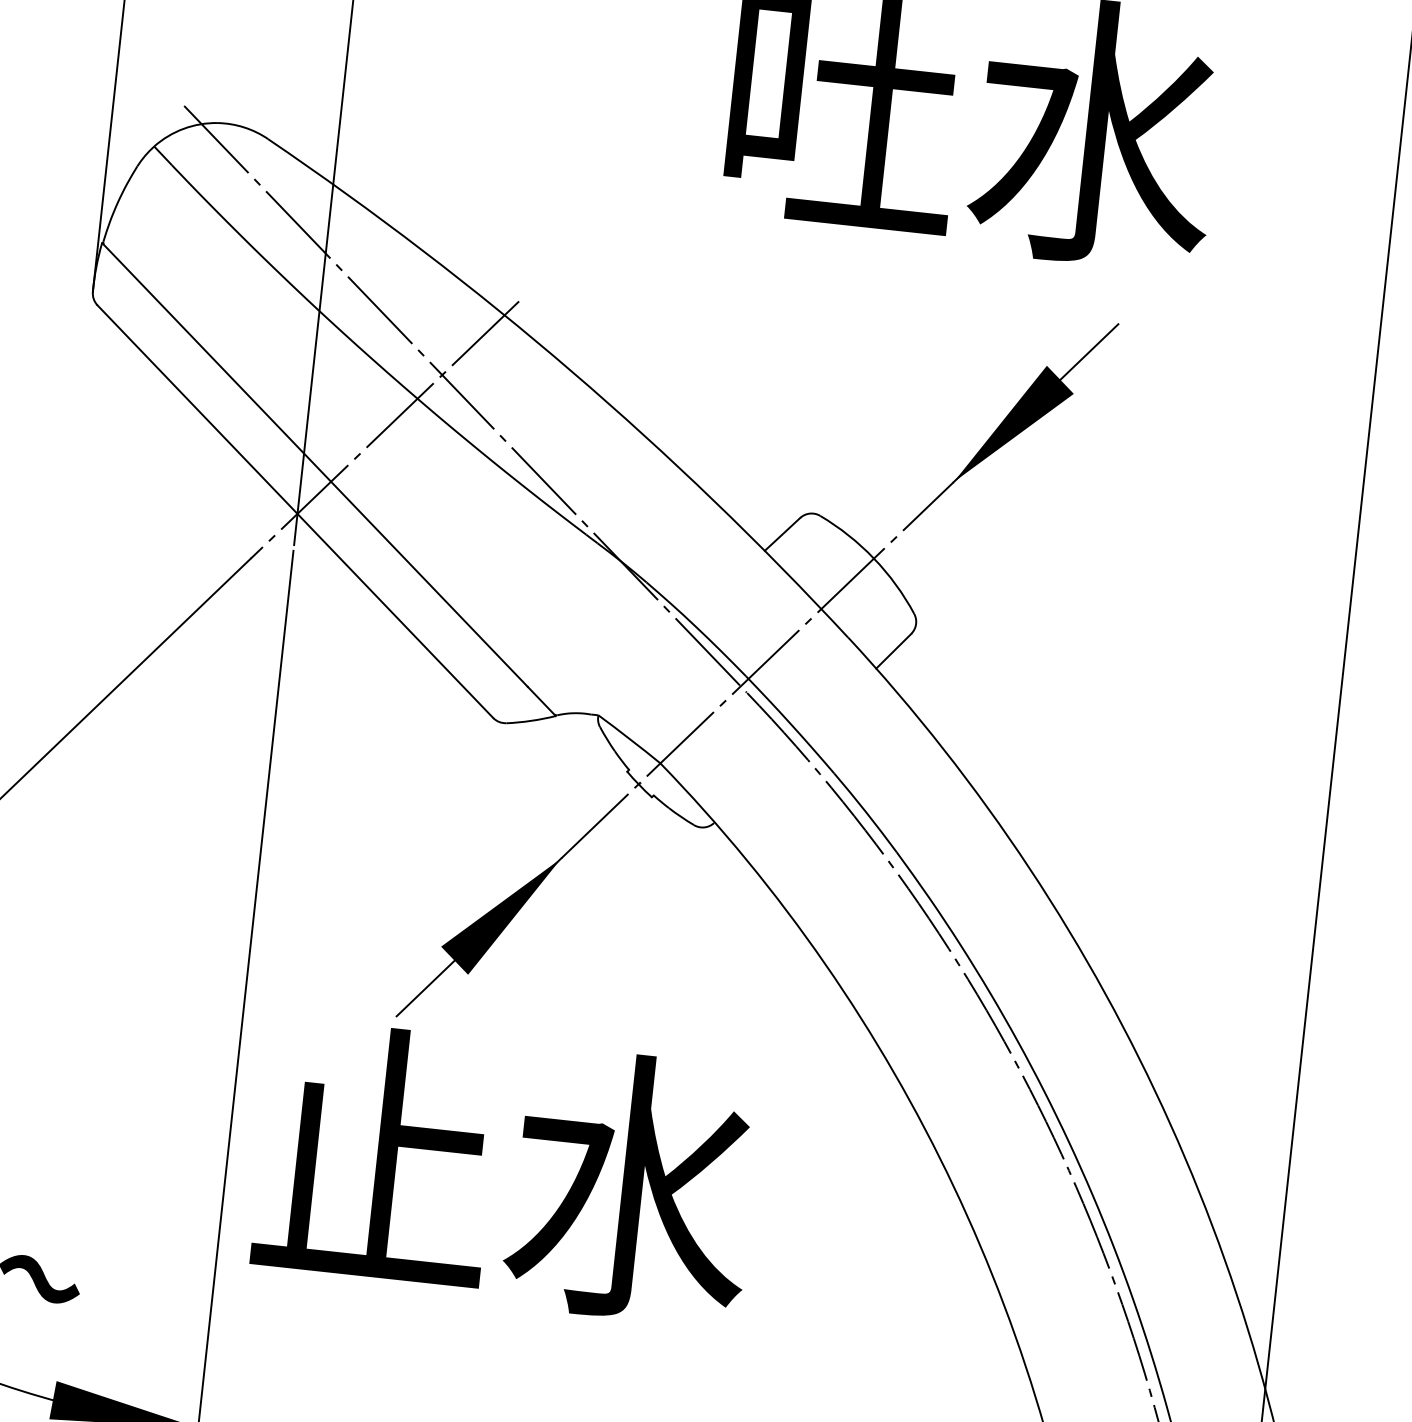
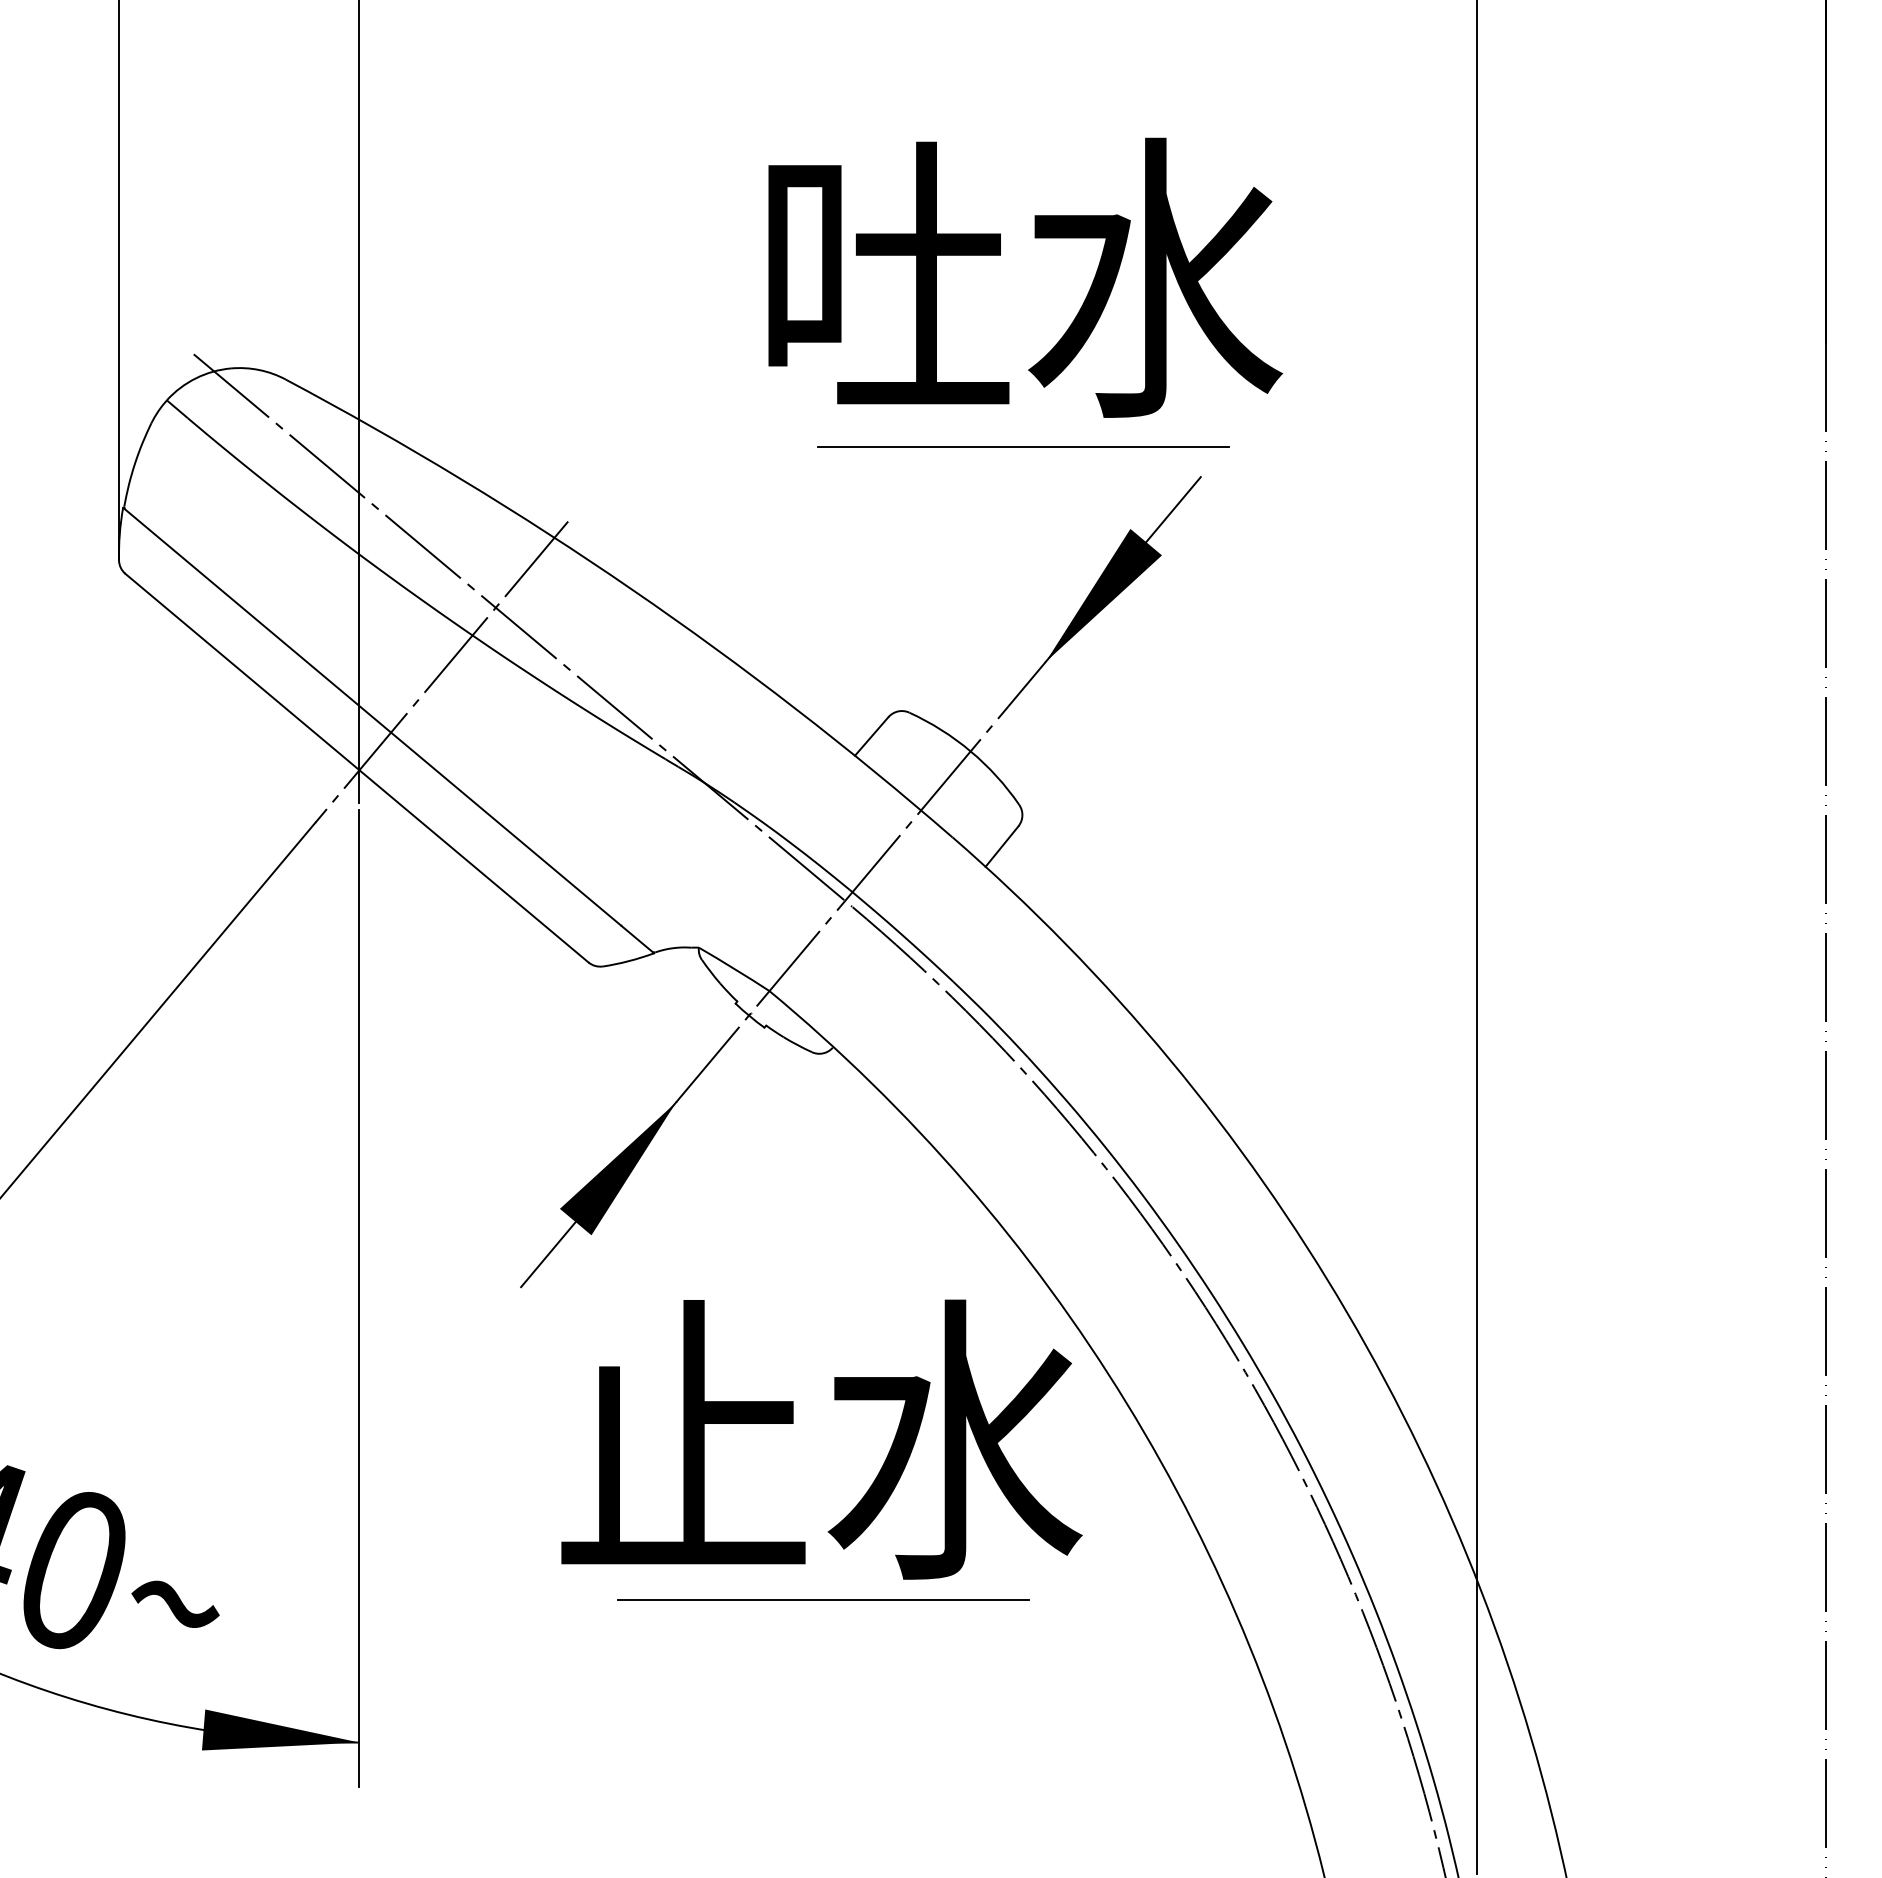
line: (954, 277) -> (1023, 446), added
text: (506, 1173) -> (821, 1439), moved
line: (648, 1340) -> (822, 1599), added

